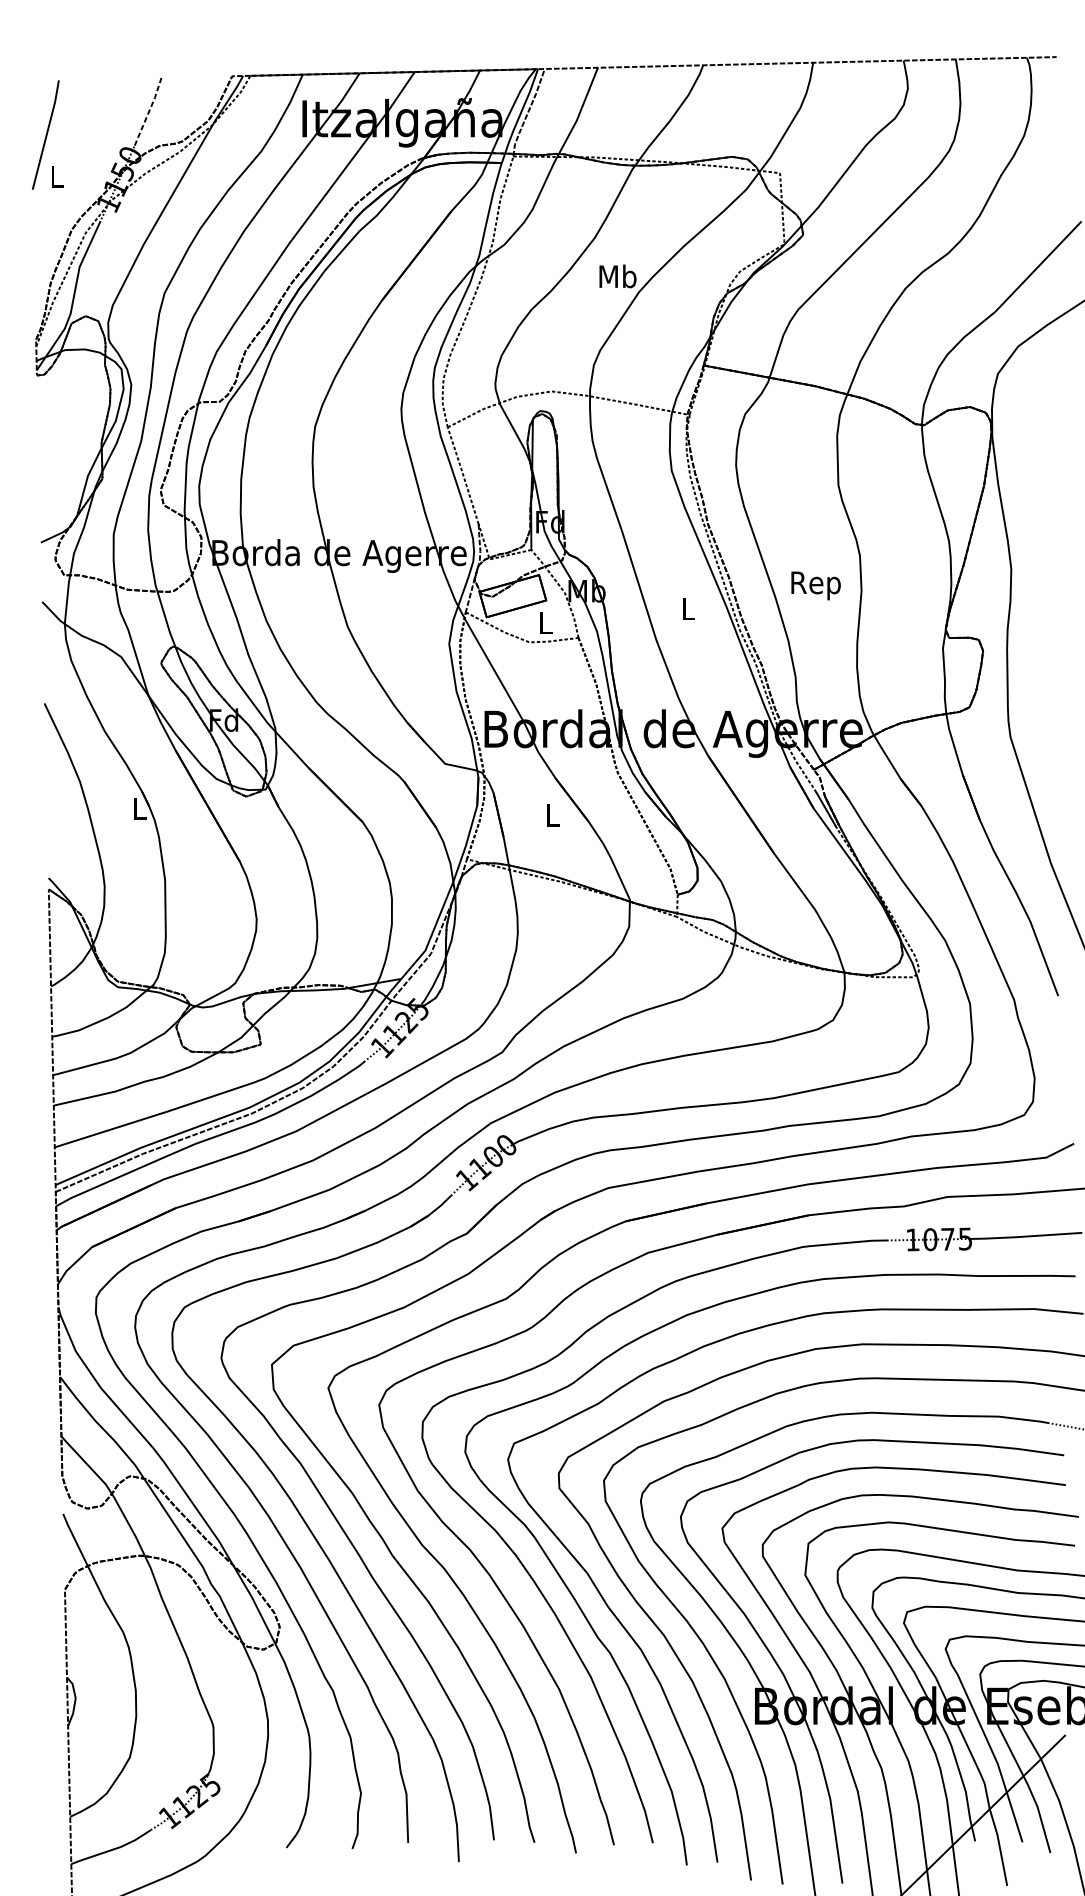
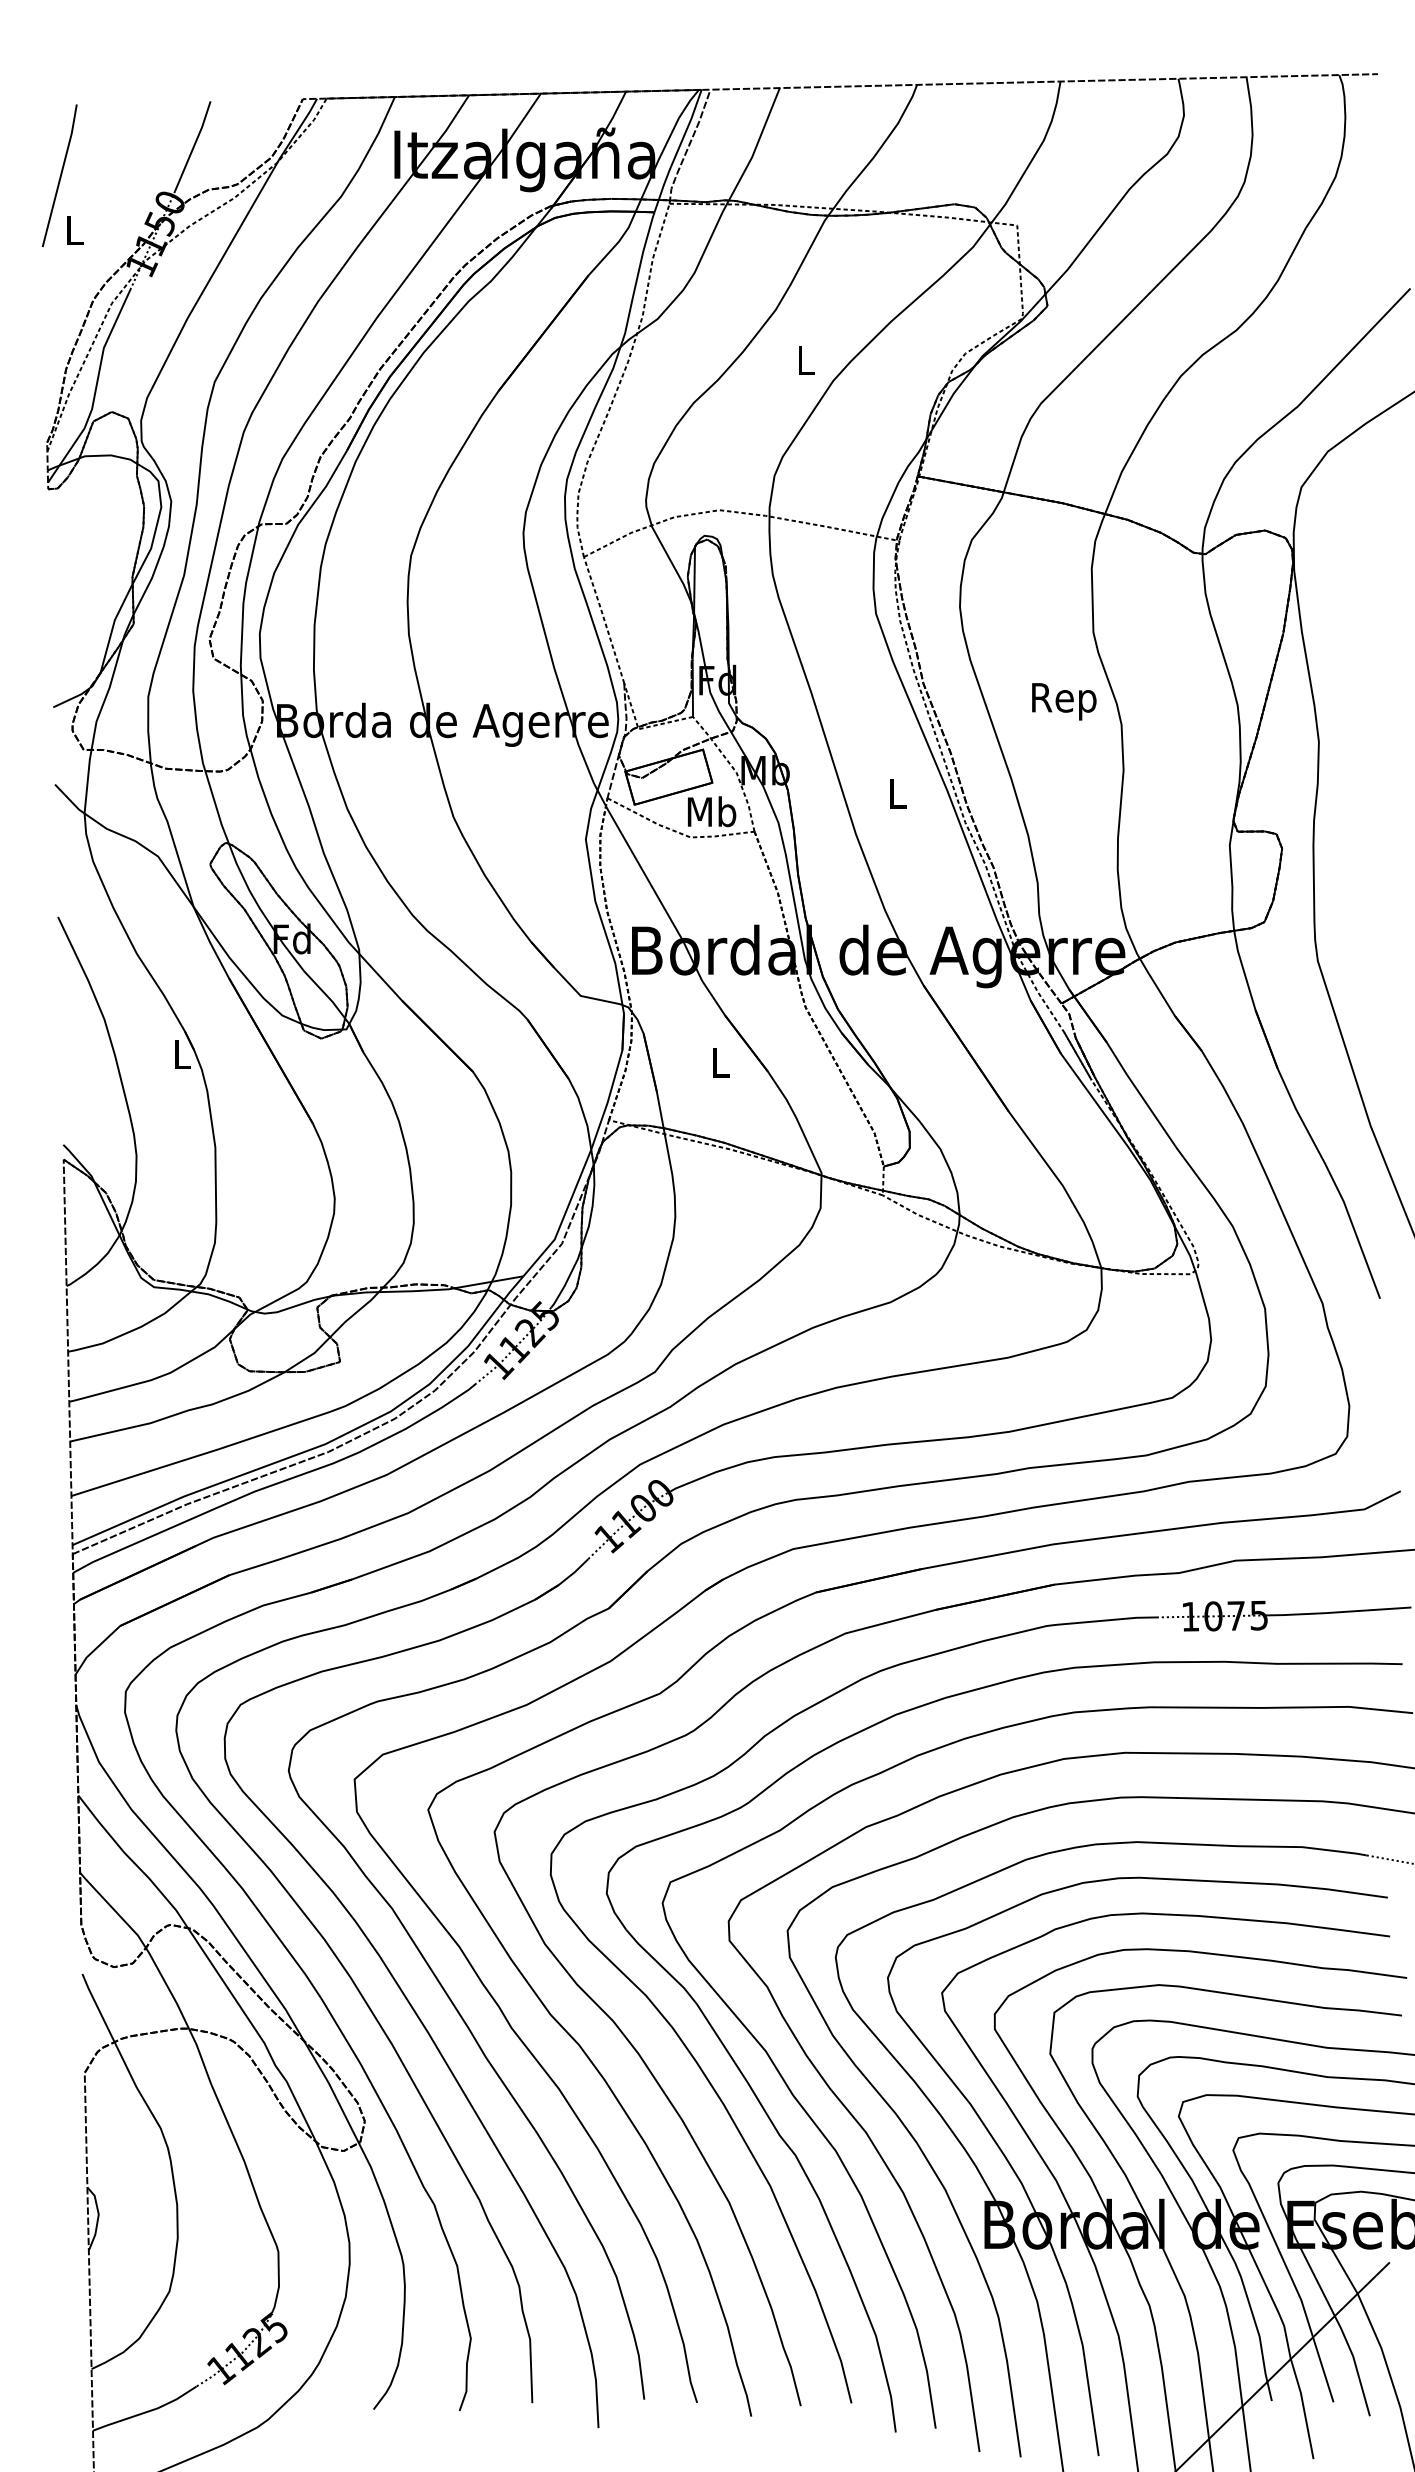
line: (149, 112) -> (194, 146), dashed -> solid
text: (617, 275) -> (805, 359), Mb -> L
text: (816, 585) -> (1064, 701), moved
text: (545, 622) -> (711, 811), L -> Mb

